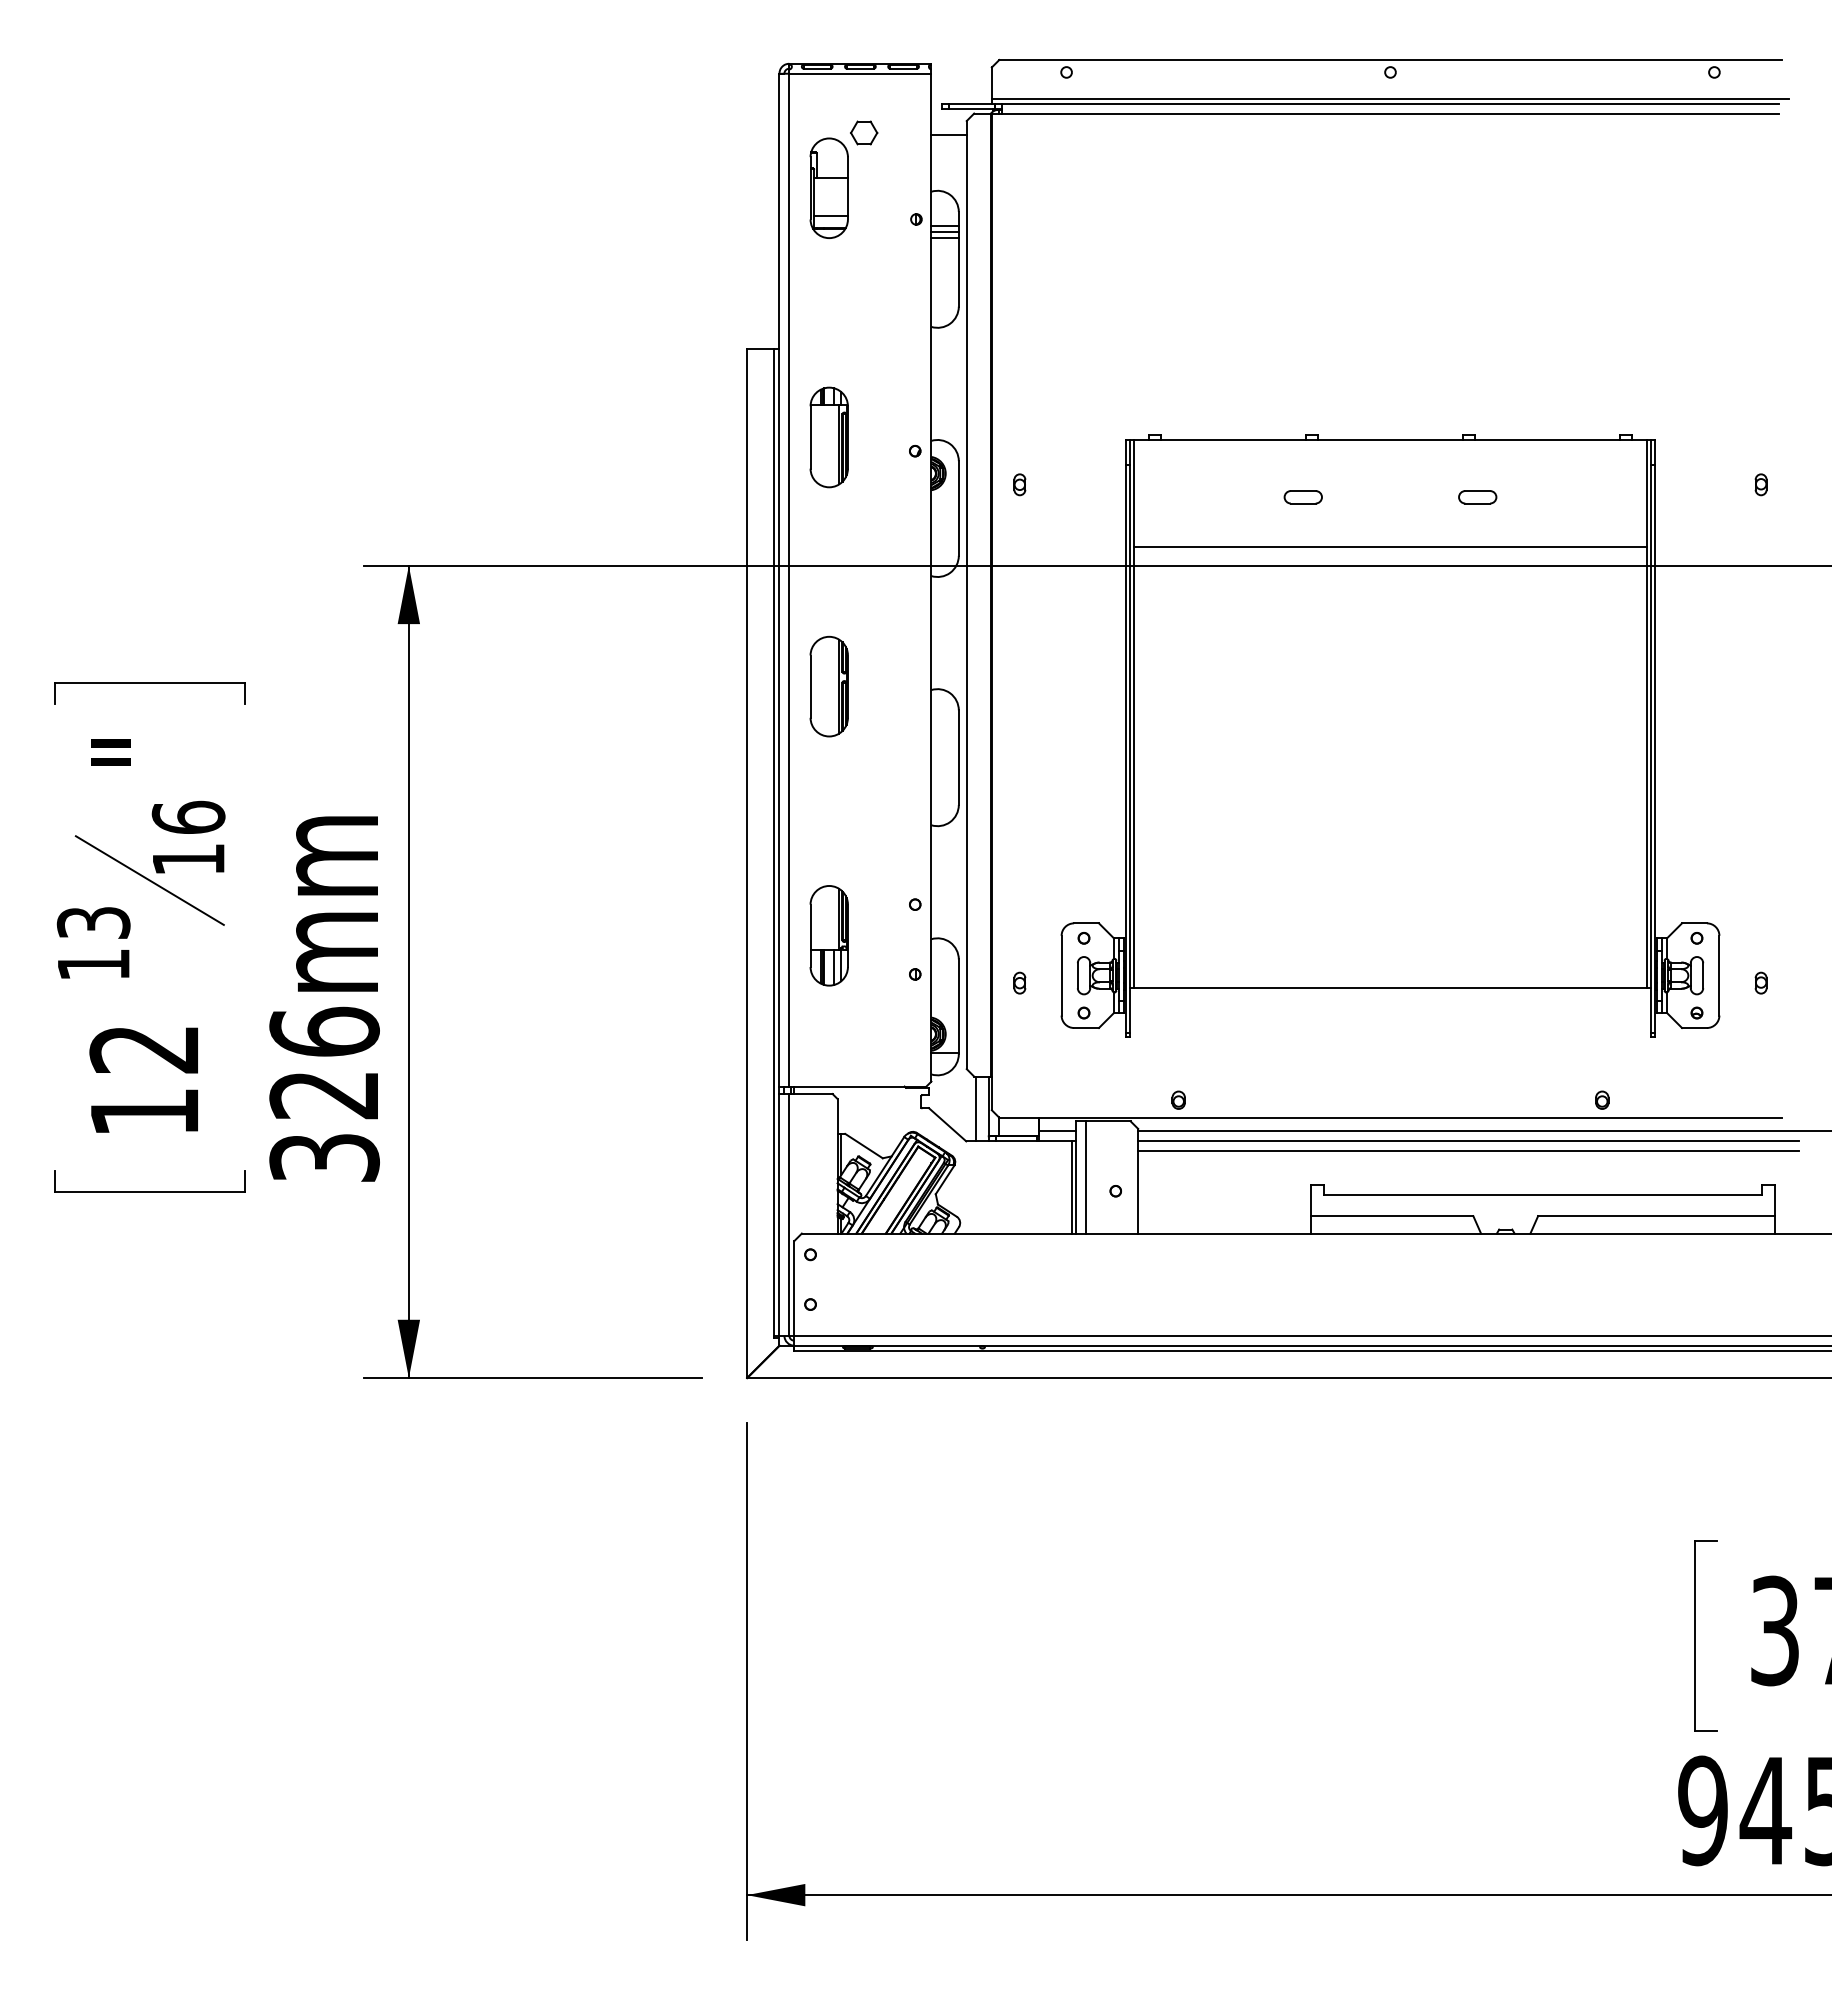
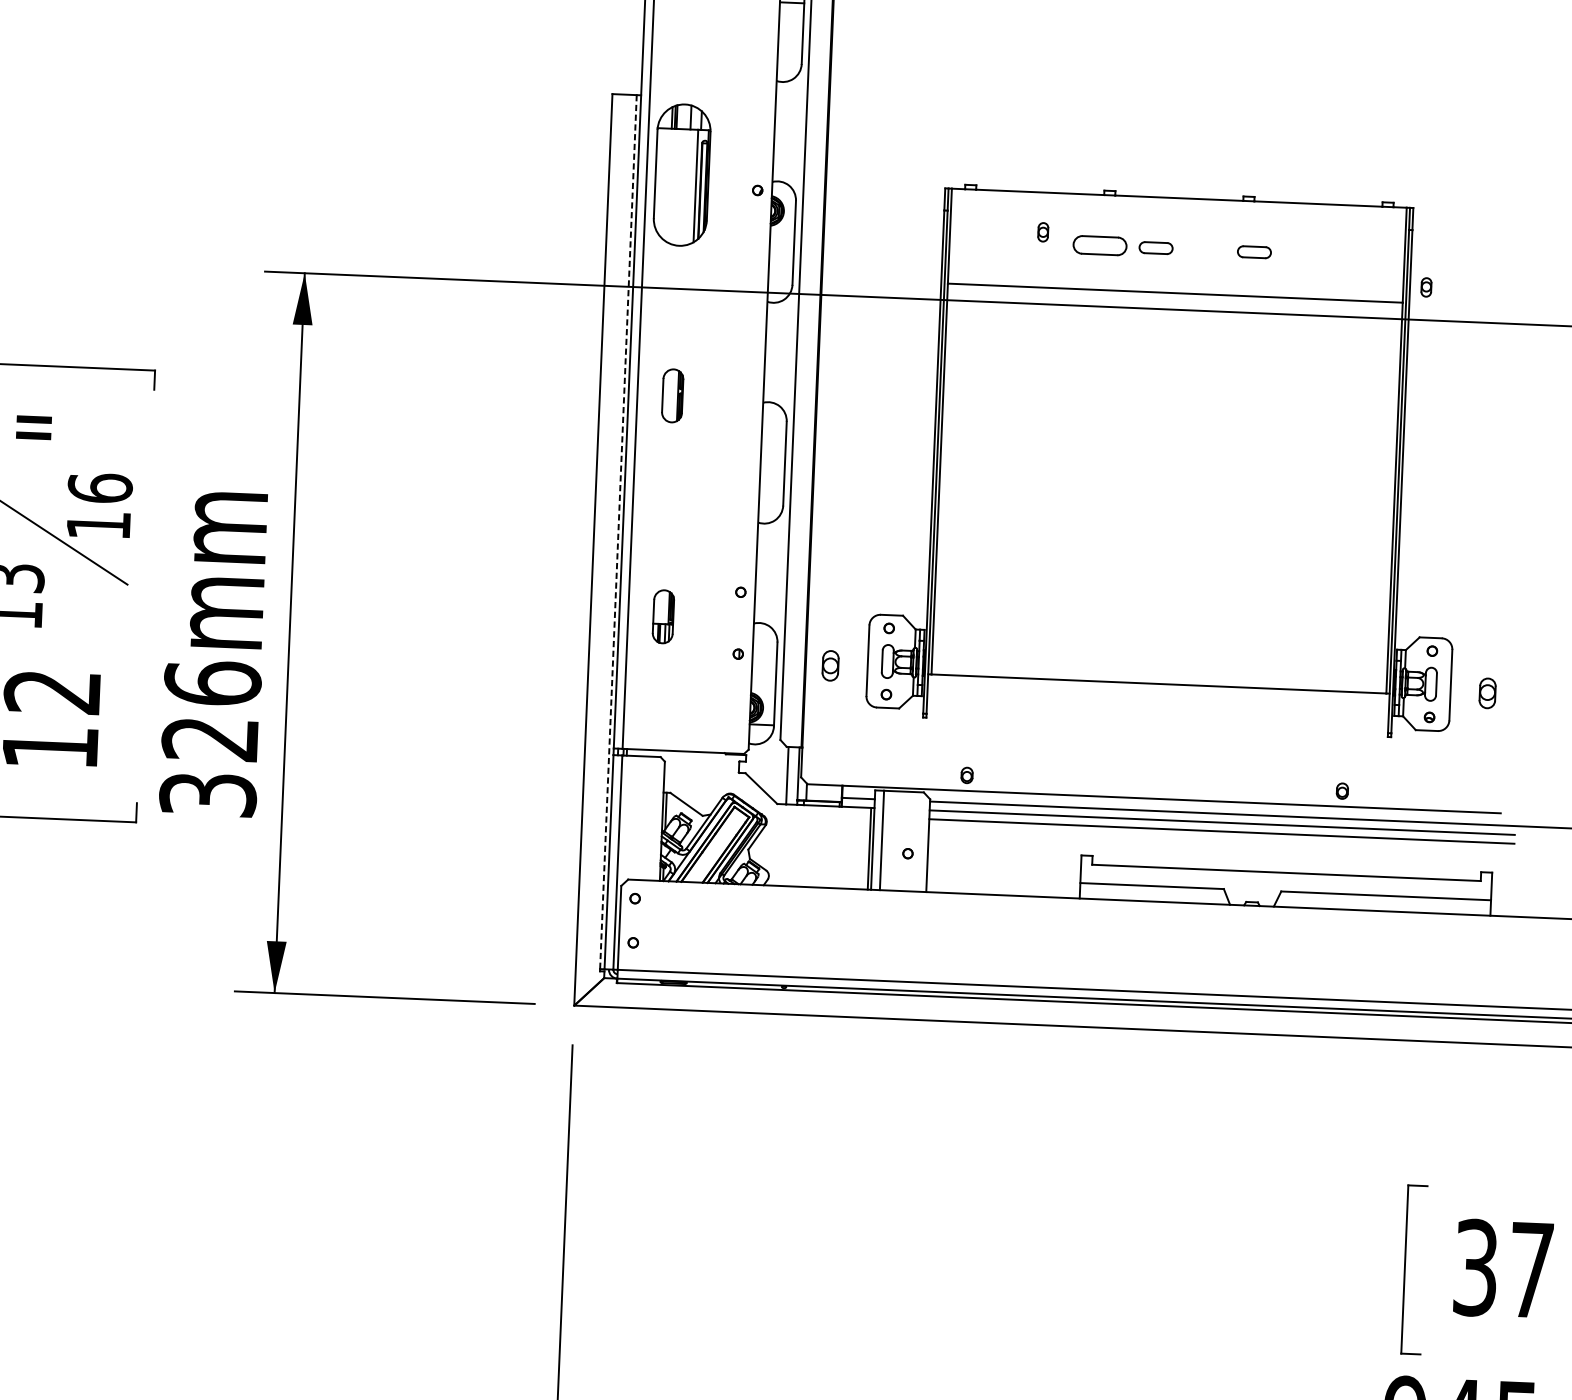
part: (828, 437) -> (681, 175), size x1.6
part: (1019, 484) -> (1042, 232), moved
part: (1760, 484) -> (1425, 287), moved
part: (1302, 497) -> (1099, 245), size x1.6
part: (1366, 497) -> (1155, 248), added
part: (828, 686) -> (672, 395), size x0.6
line: (774, 843) -> (618, 532), solid -> dashed
part: (828, 935) -> (662, 616), size x0.6
part: (1019, 982) -> (830, 665), size x1.6
part: (1760, 982) -> (1487, 692), size x1.6

